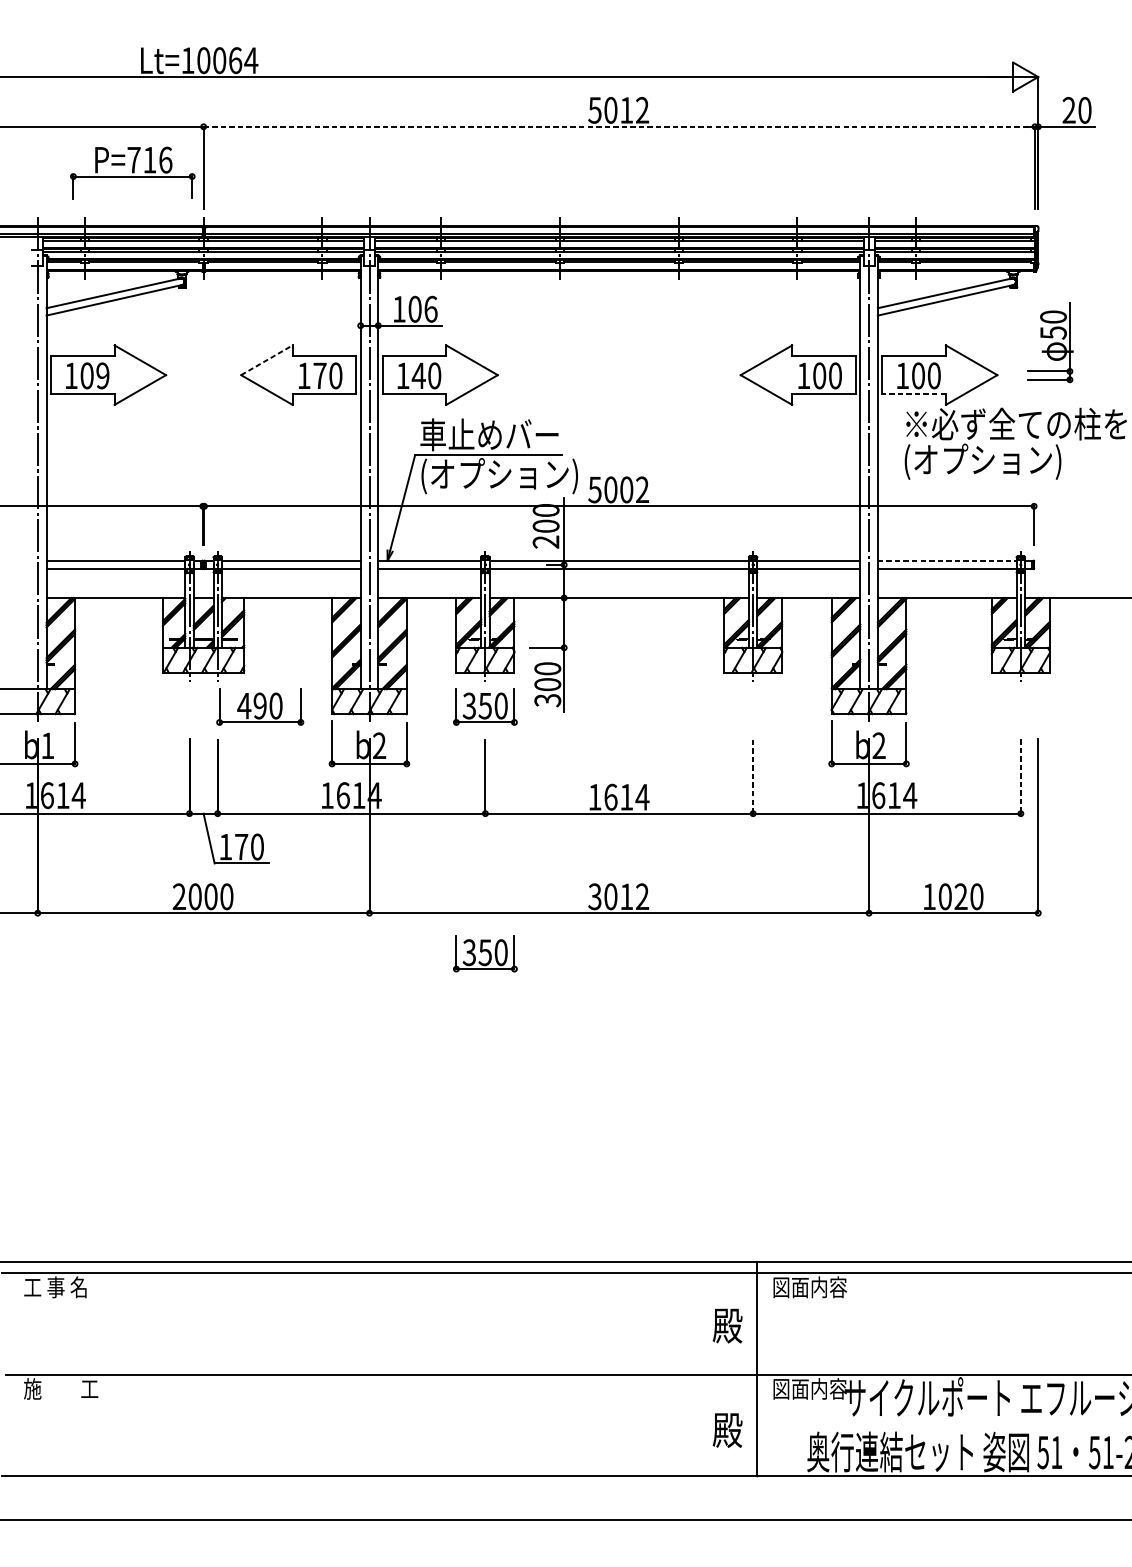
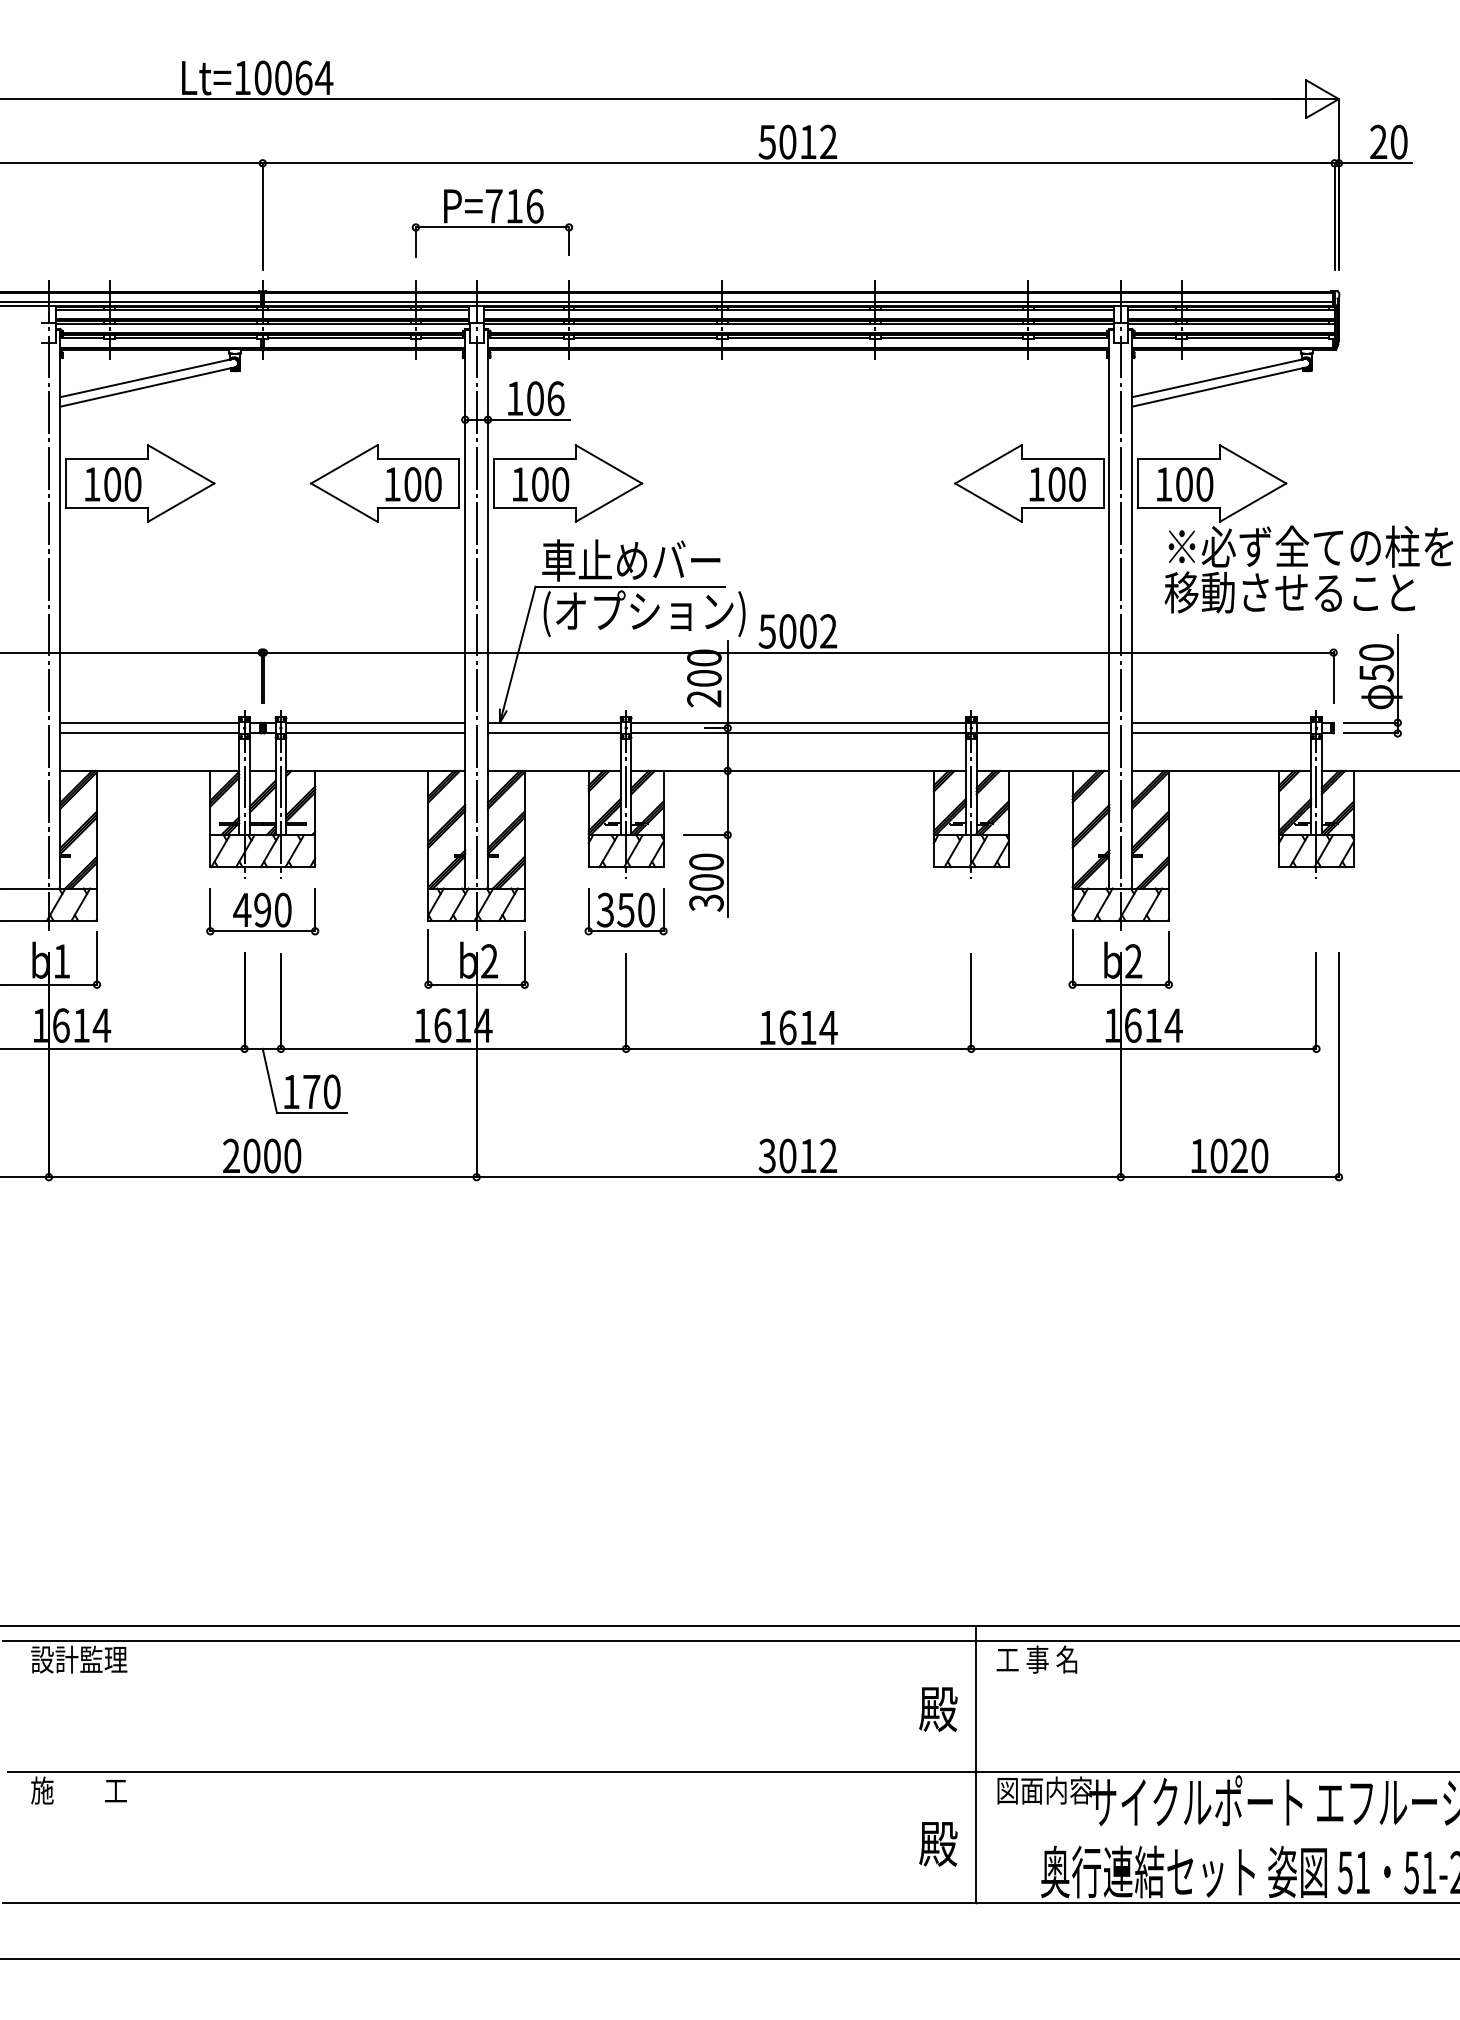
line: (619, 126) -> (798, 163), dashed -> solid
part: (132, 173) -> (492, 223), moved
part: (1050, 342) -> (1372, 685), moved
line: (267, 360) -> (344, 464), dashed -> solid
text: (102, 375) -> (132, 484), 109 -> 100
text: (319, 375) -> (412, 484), 170 -> 100
text: (419, 375) -> (540, 484), 140 -> 100
line: (913, 394) -> (1178, 508), dashed -> solid
text: (999, 461) -> (1289, 594), (オプション) -> 移動させること
line: (947, 560) -> (1222, 722), dashed -> solid
part: (260, 707) -> (262, 911), moved
line: (753, 776) -> (971, 1001), dashed -> solid
line: (1020, 776) -> (1316, 1001), dashed -> solid
part: (484, 953) -> (625, 1229), removed
text: (61, 1287) -> (79, 1659), 工 事 名 -> 設計監理
text: (809, 1287) -> (1044, 1659), 図面内容 -> 工 事 名

